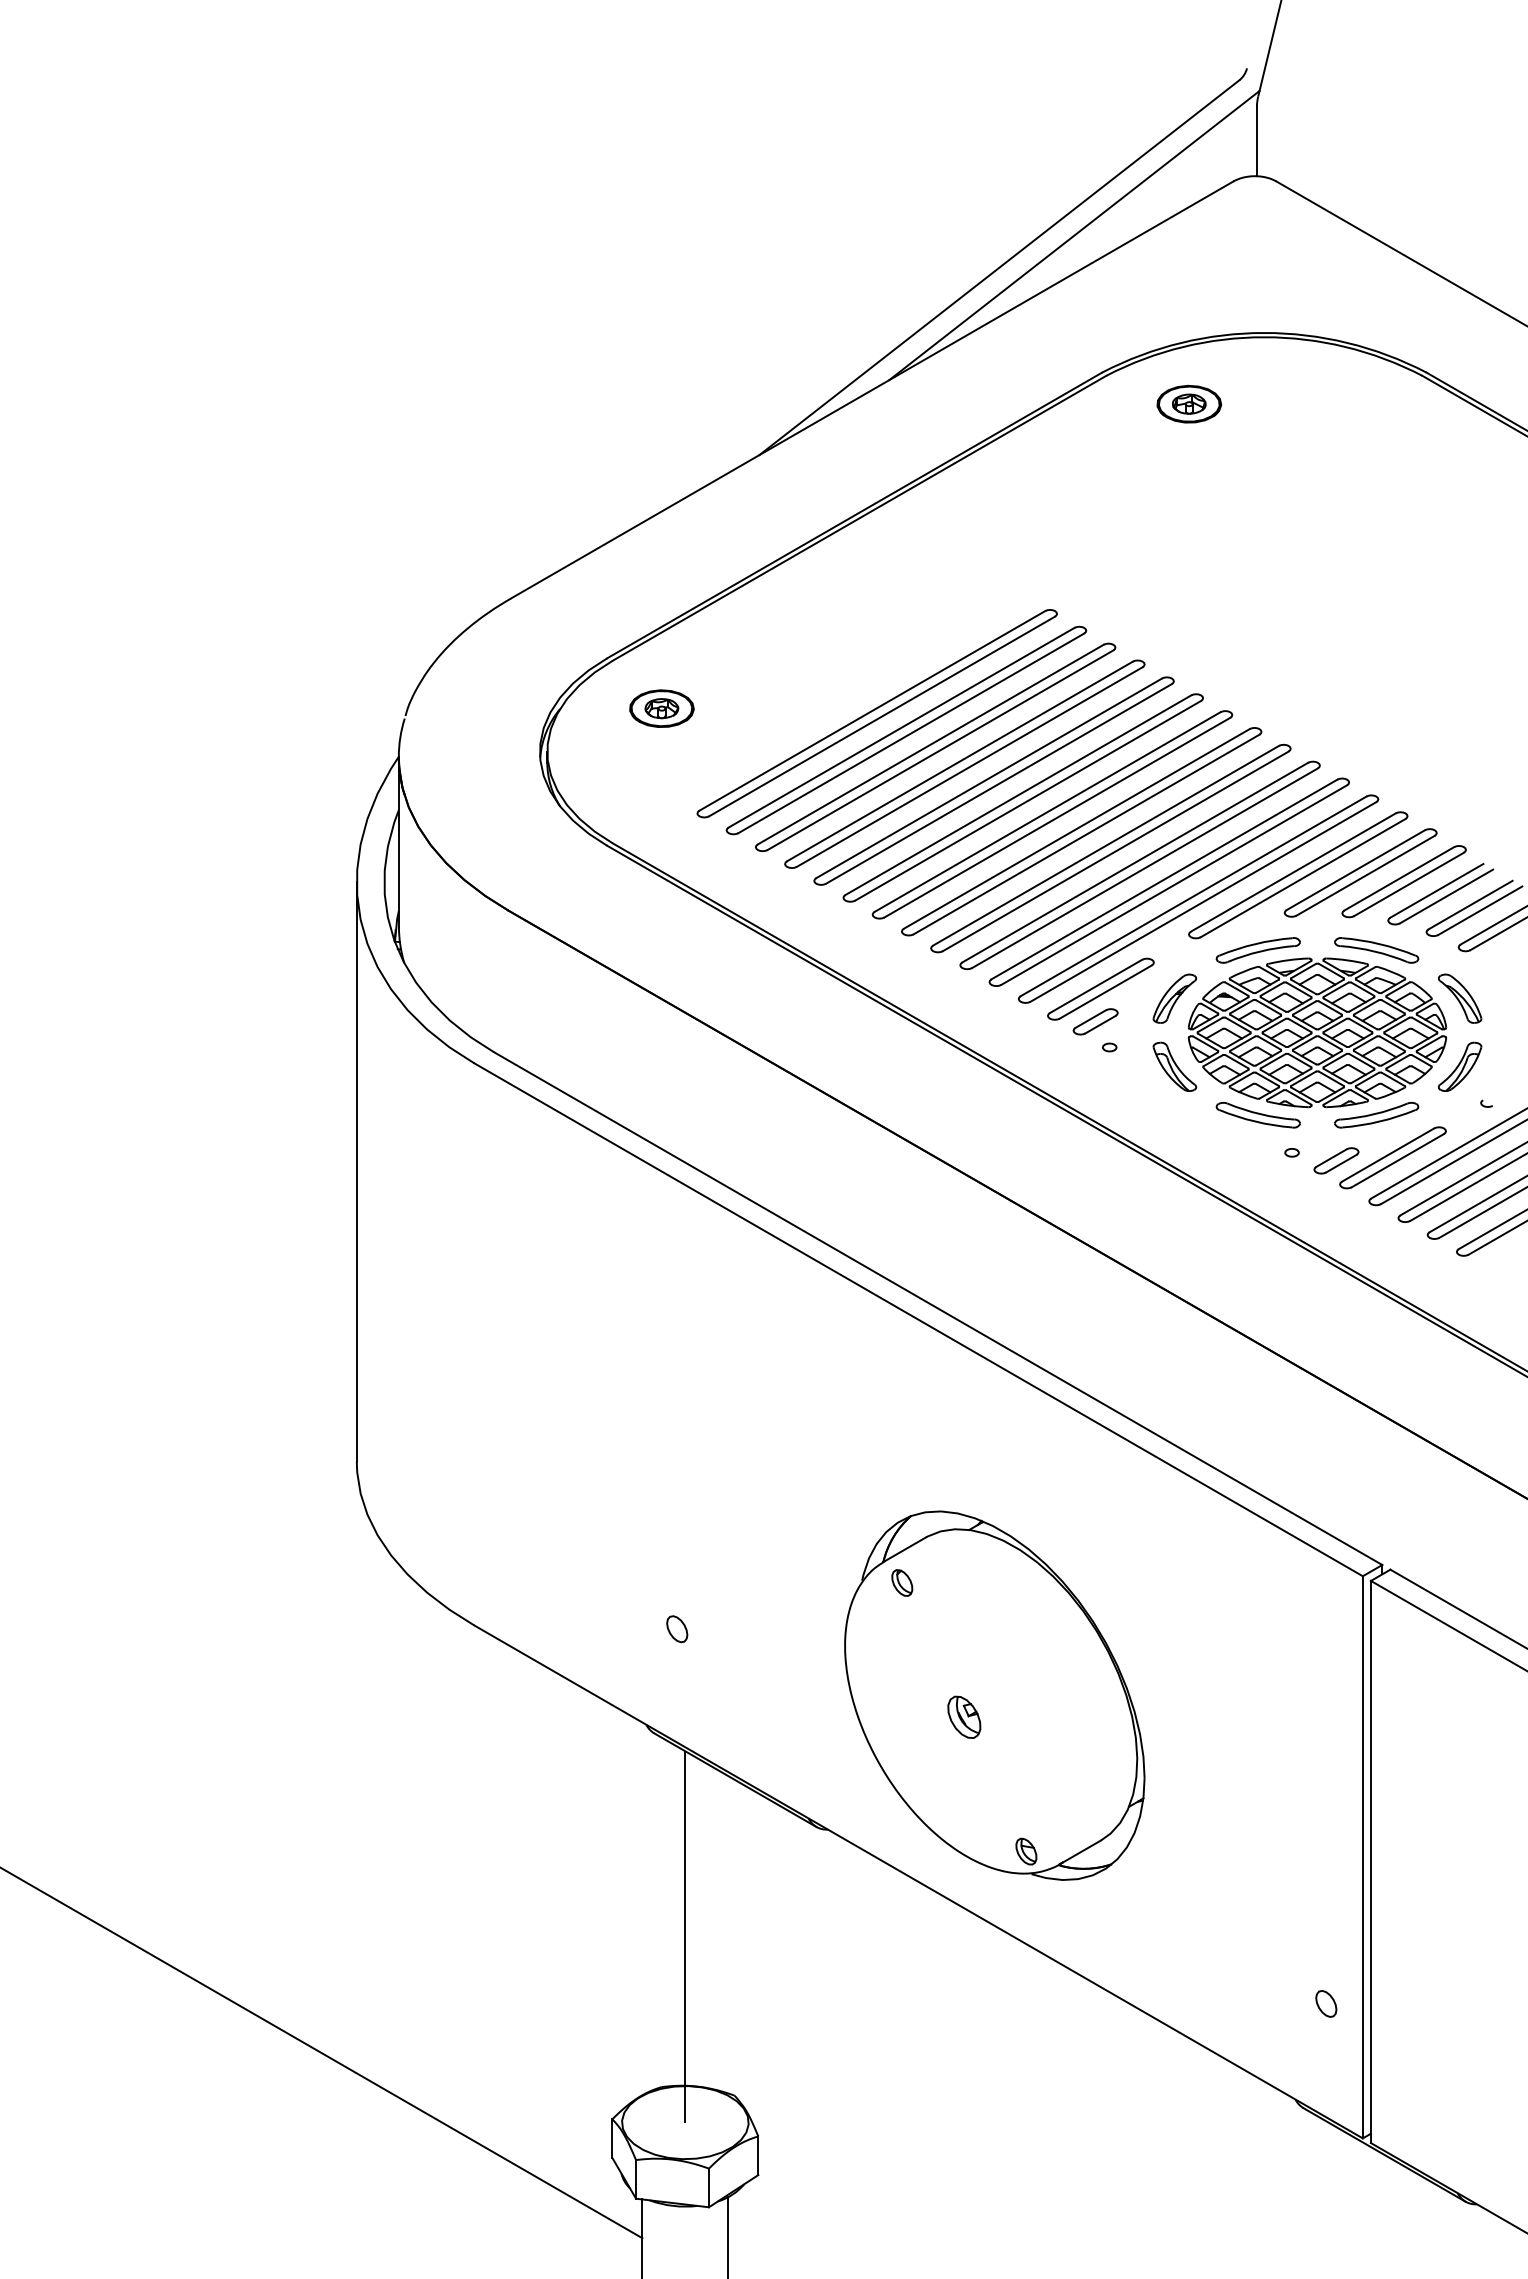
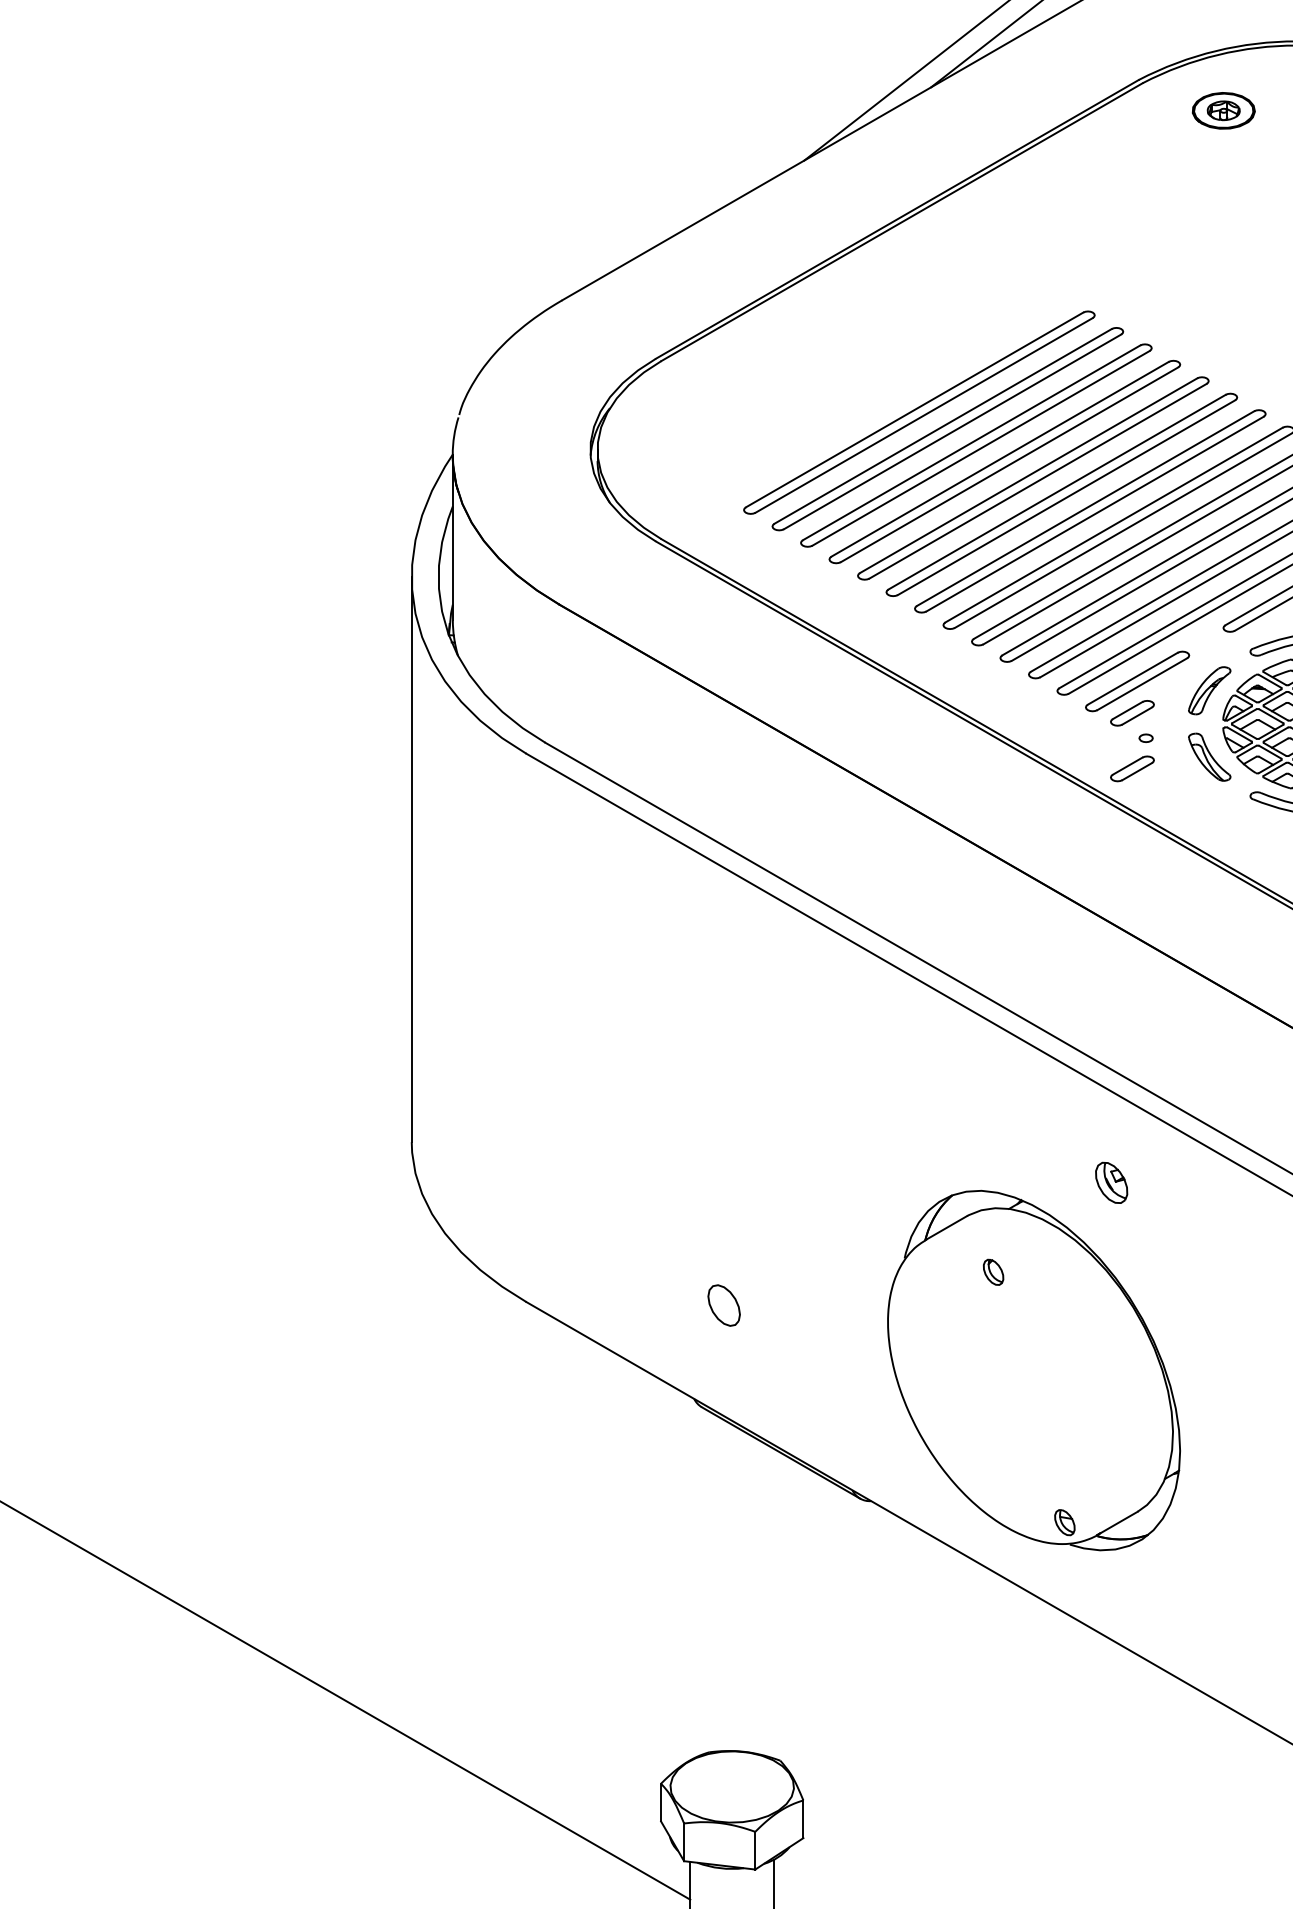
part: (661, 708) -> (708, 407), removed
part: (1095, 1078) -> (1132, 768), added
part: (902, 1582) -> (993, 1271), moved
part: (677, 1629) -> (724, 1305), size x1.6
part: (964, 1716) -> (1111, 1182), moved
line: (685, 1936) -> (732, 1605), removed

